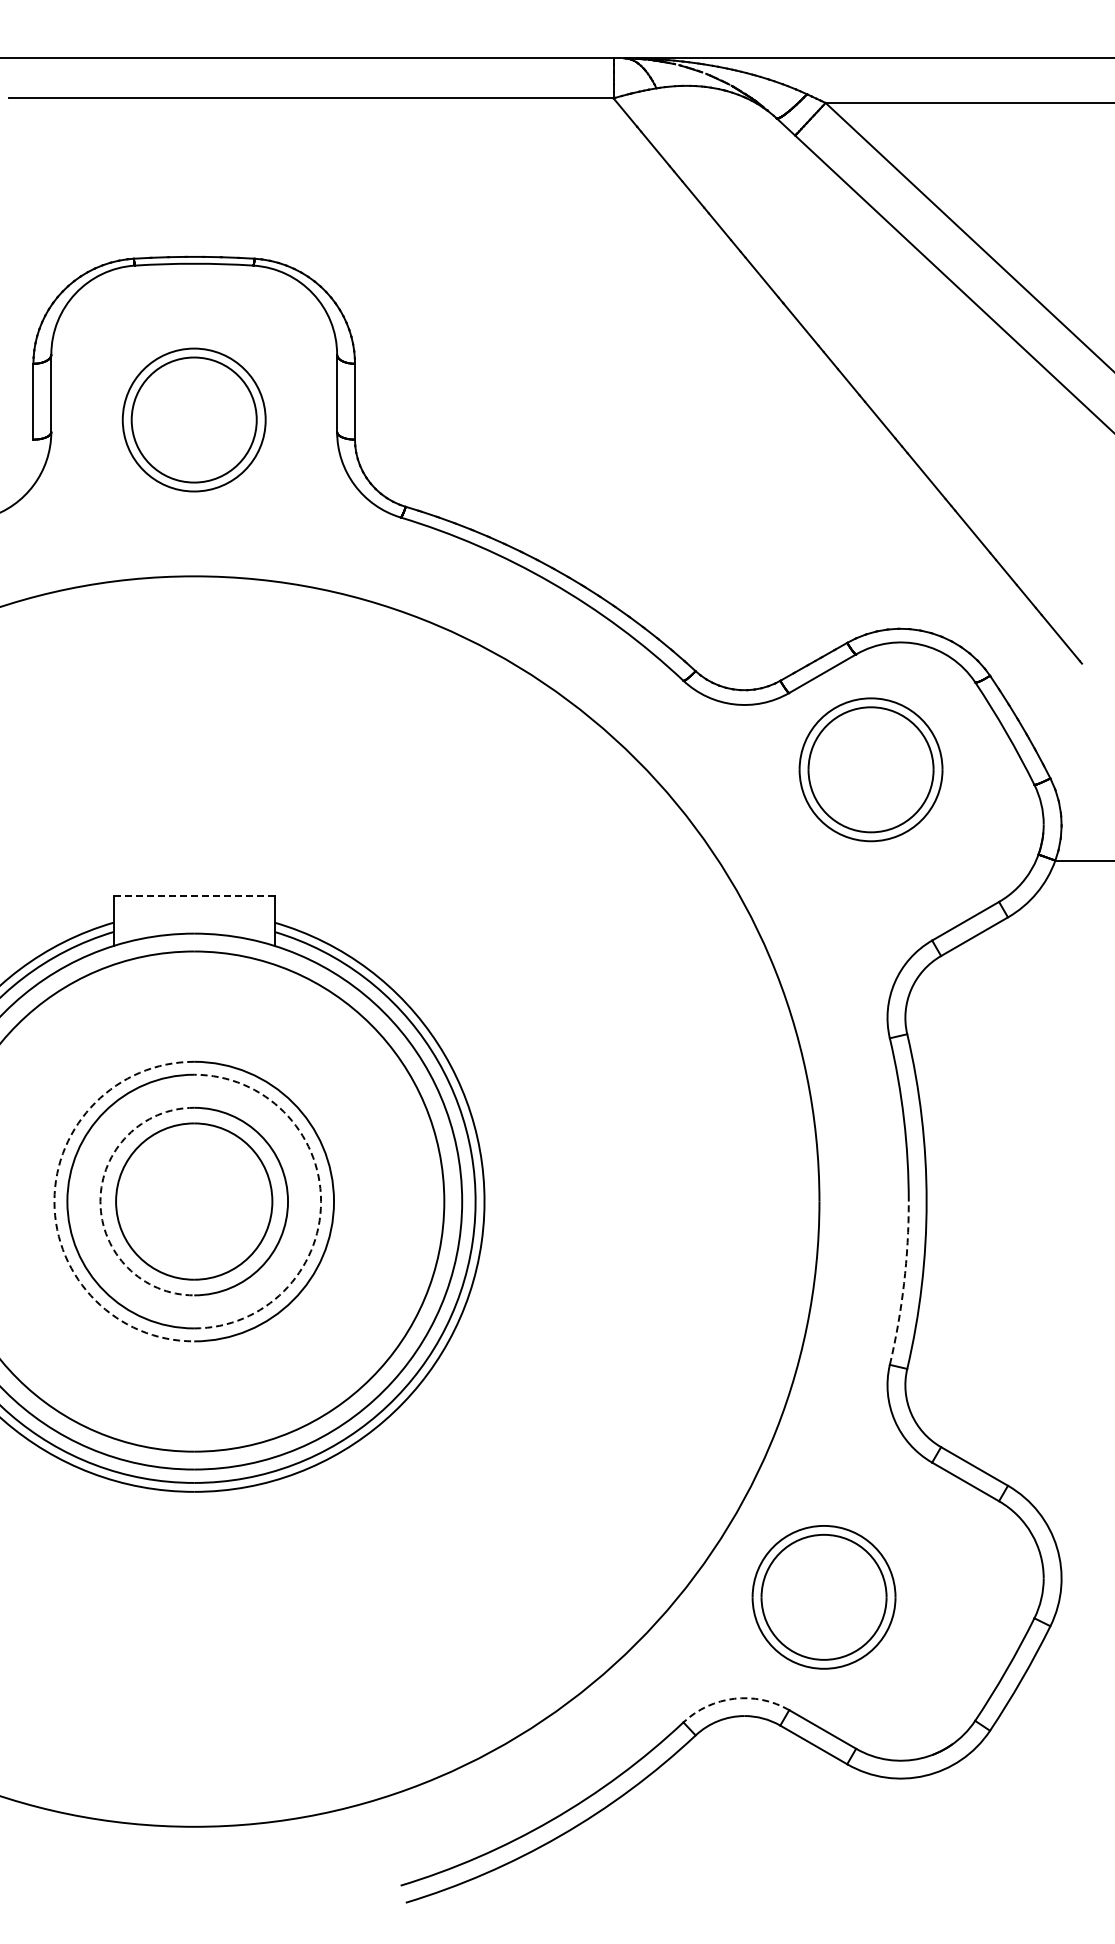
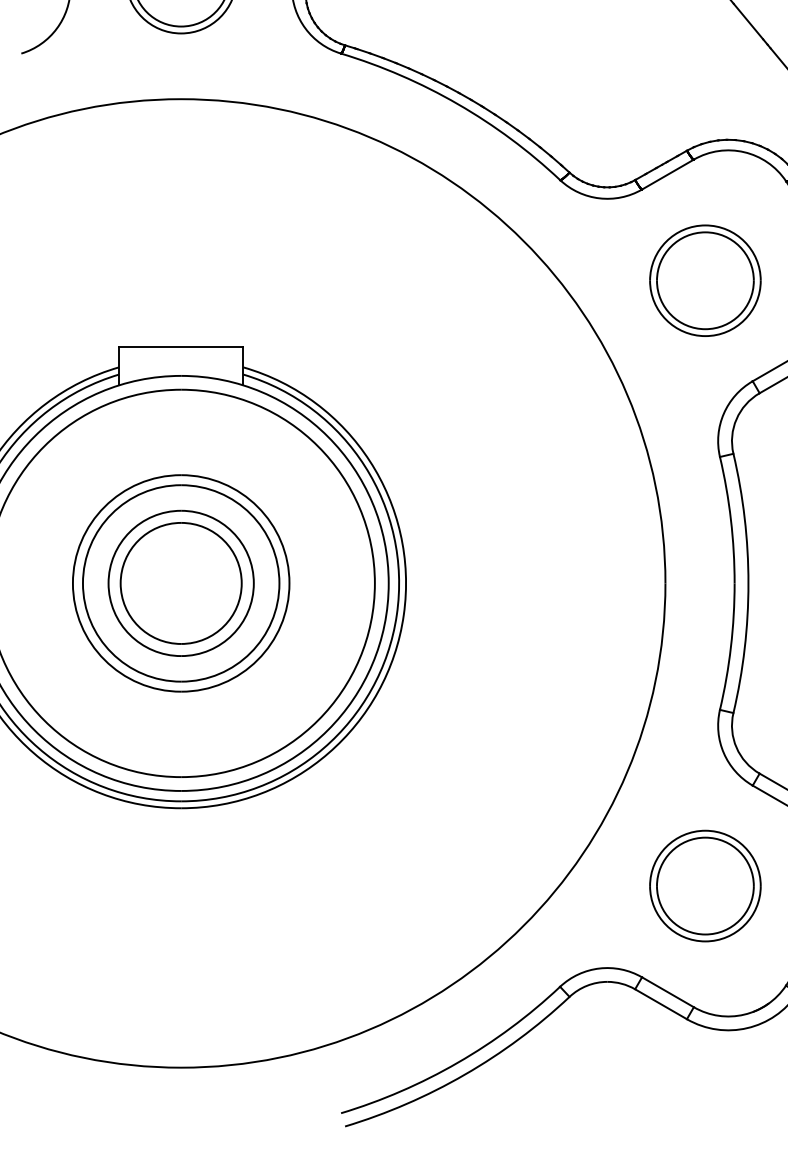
part: (870, 769) -> (704, 280), moved
line: (194, 896) -> (181, 347), dashed -> solid
arc: (54, 1201) -> (72, 583), dashed -> solid
arc: (100, 1201) -> (108, 583), dashed -> solid
arc: (321, 1201) -> (279, 583), dashed -> solid
arc: (904, 1283) -> (731, 646), dashed -> solid
part: (823, 1597) -> (704, 886), moved
arc: (734, 1698) -> (599, 968), dashed -> solid

